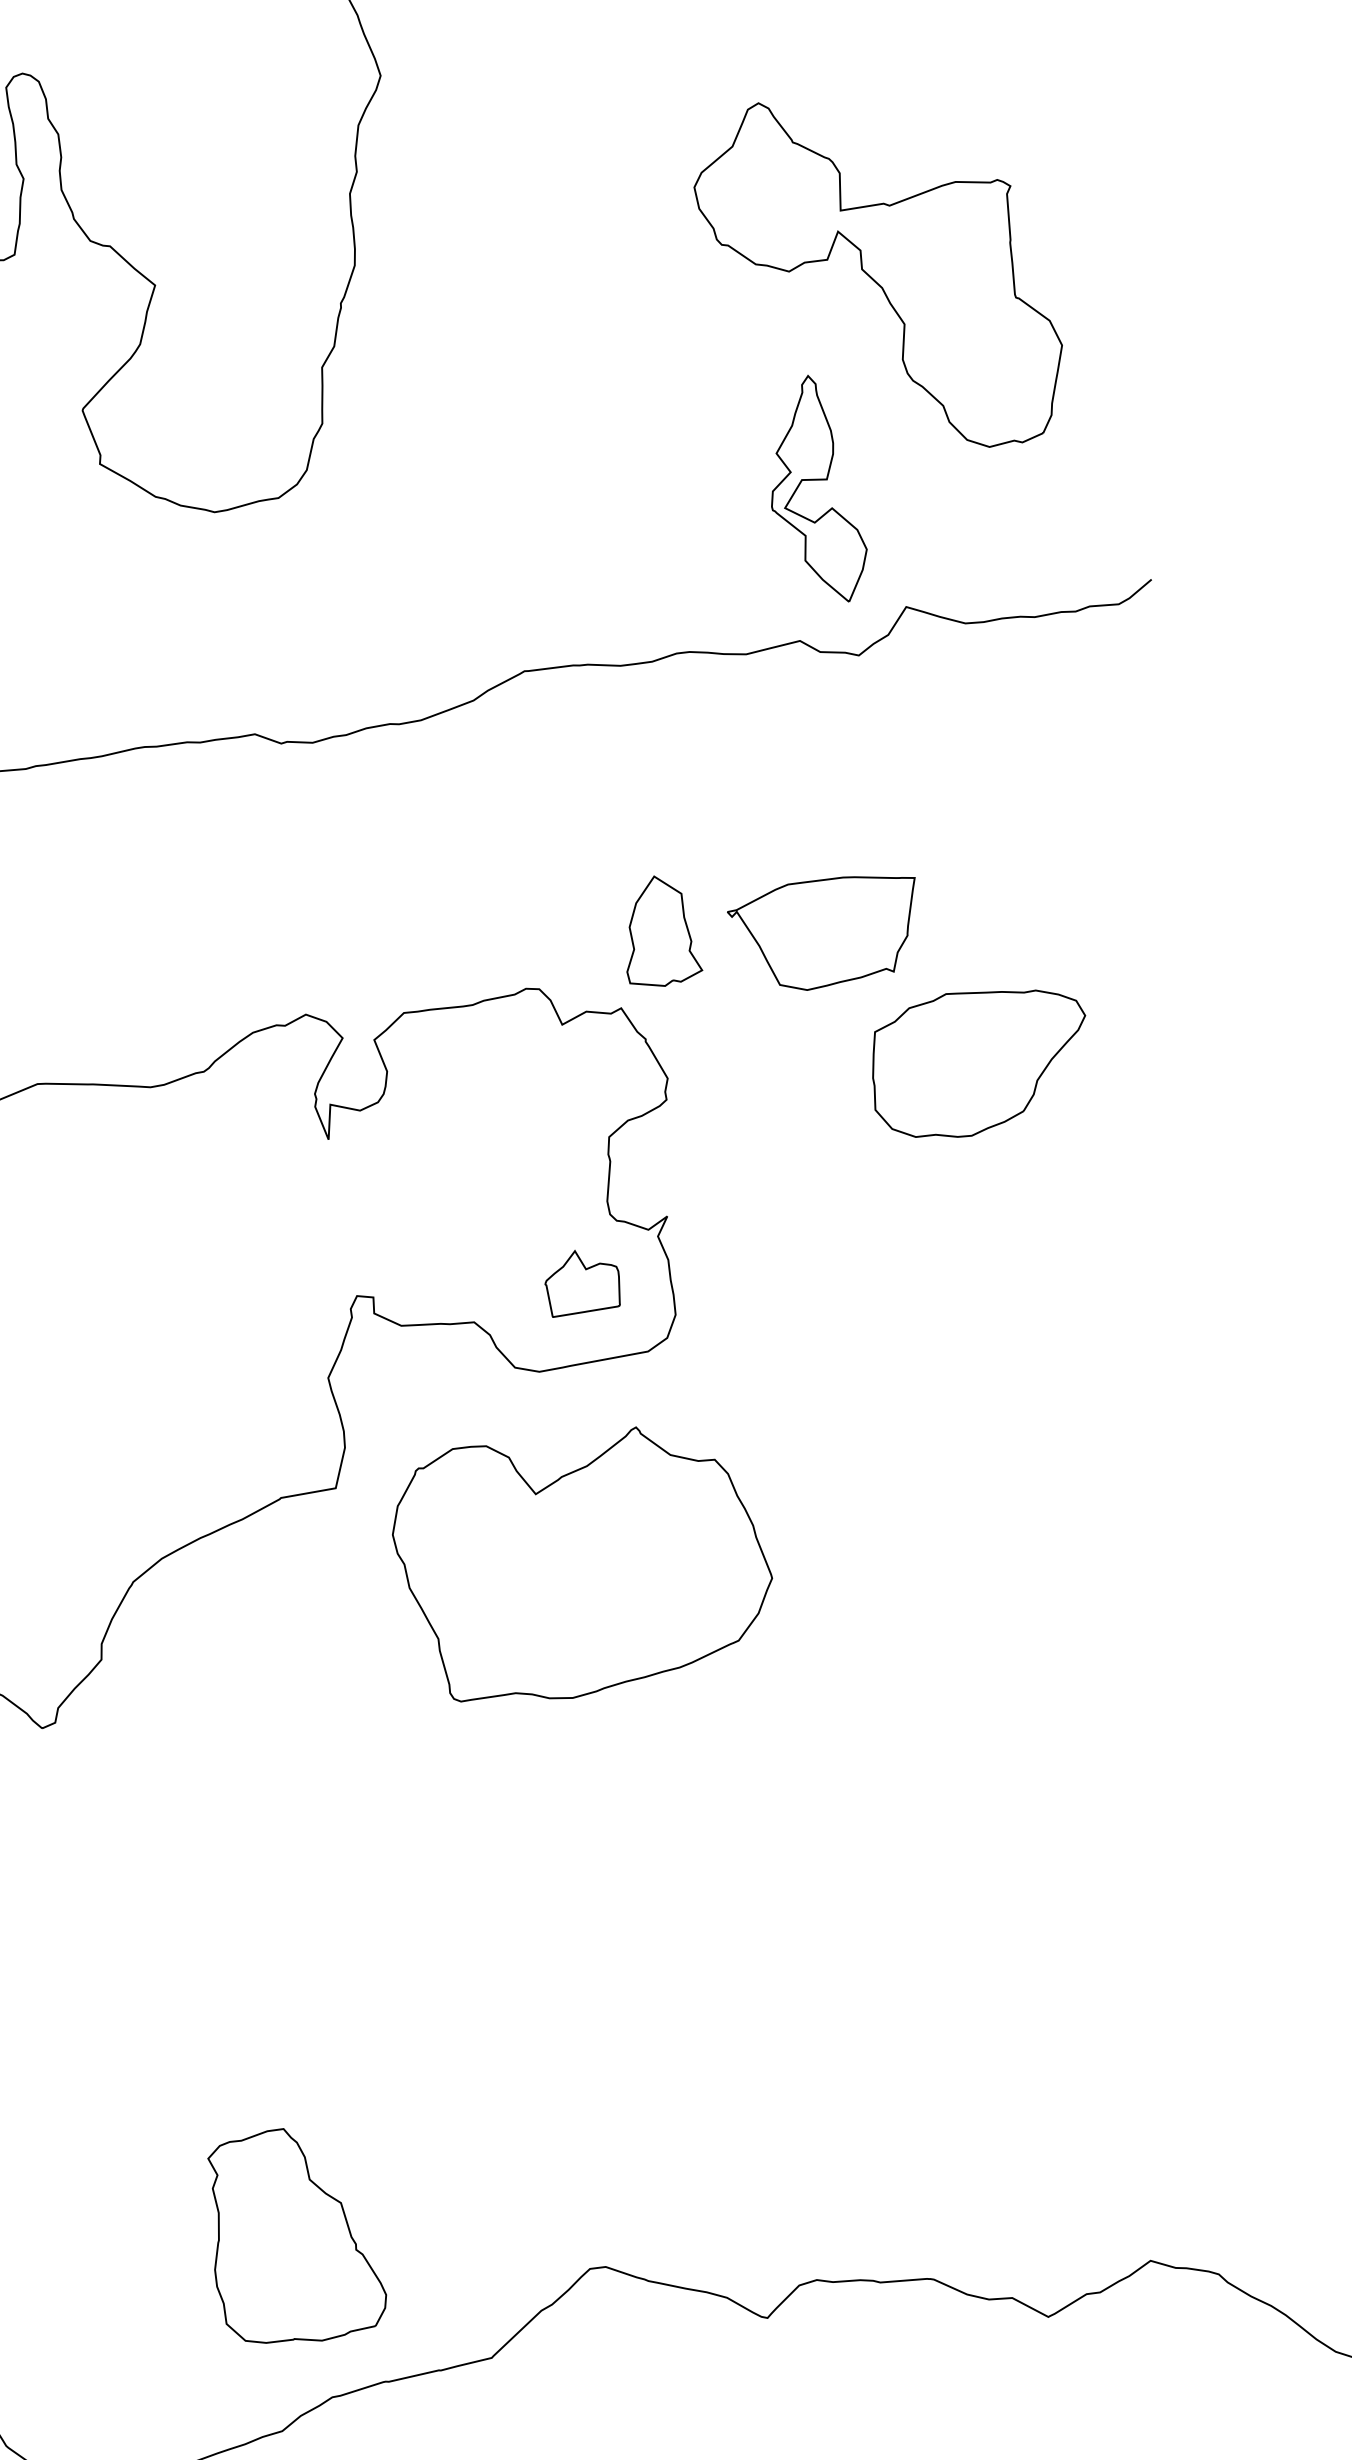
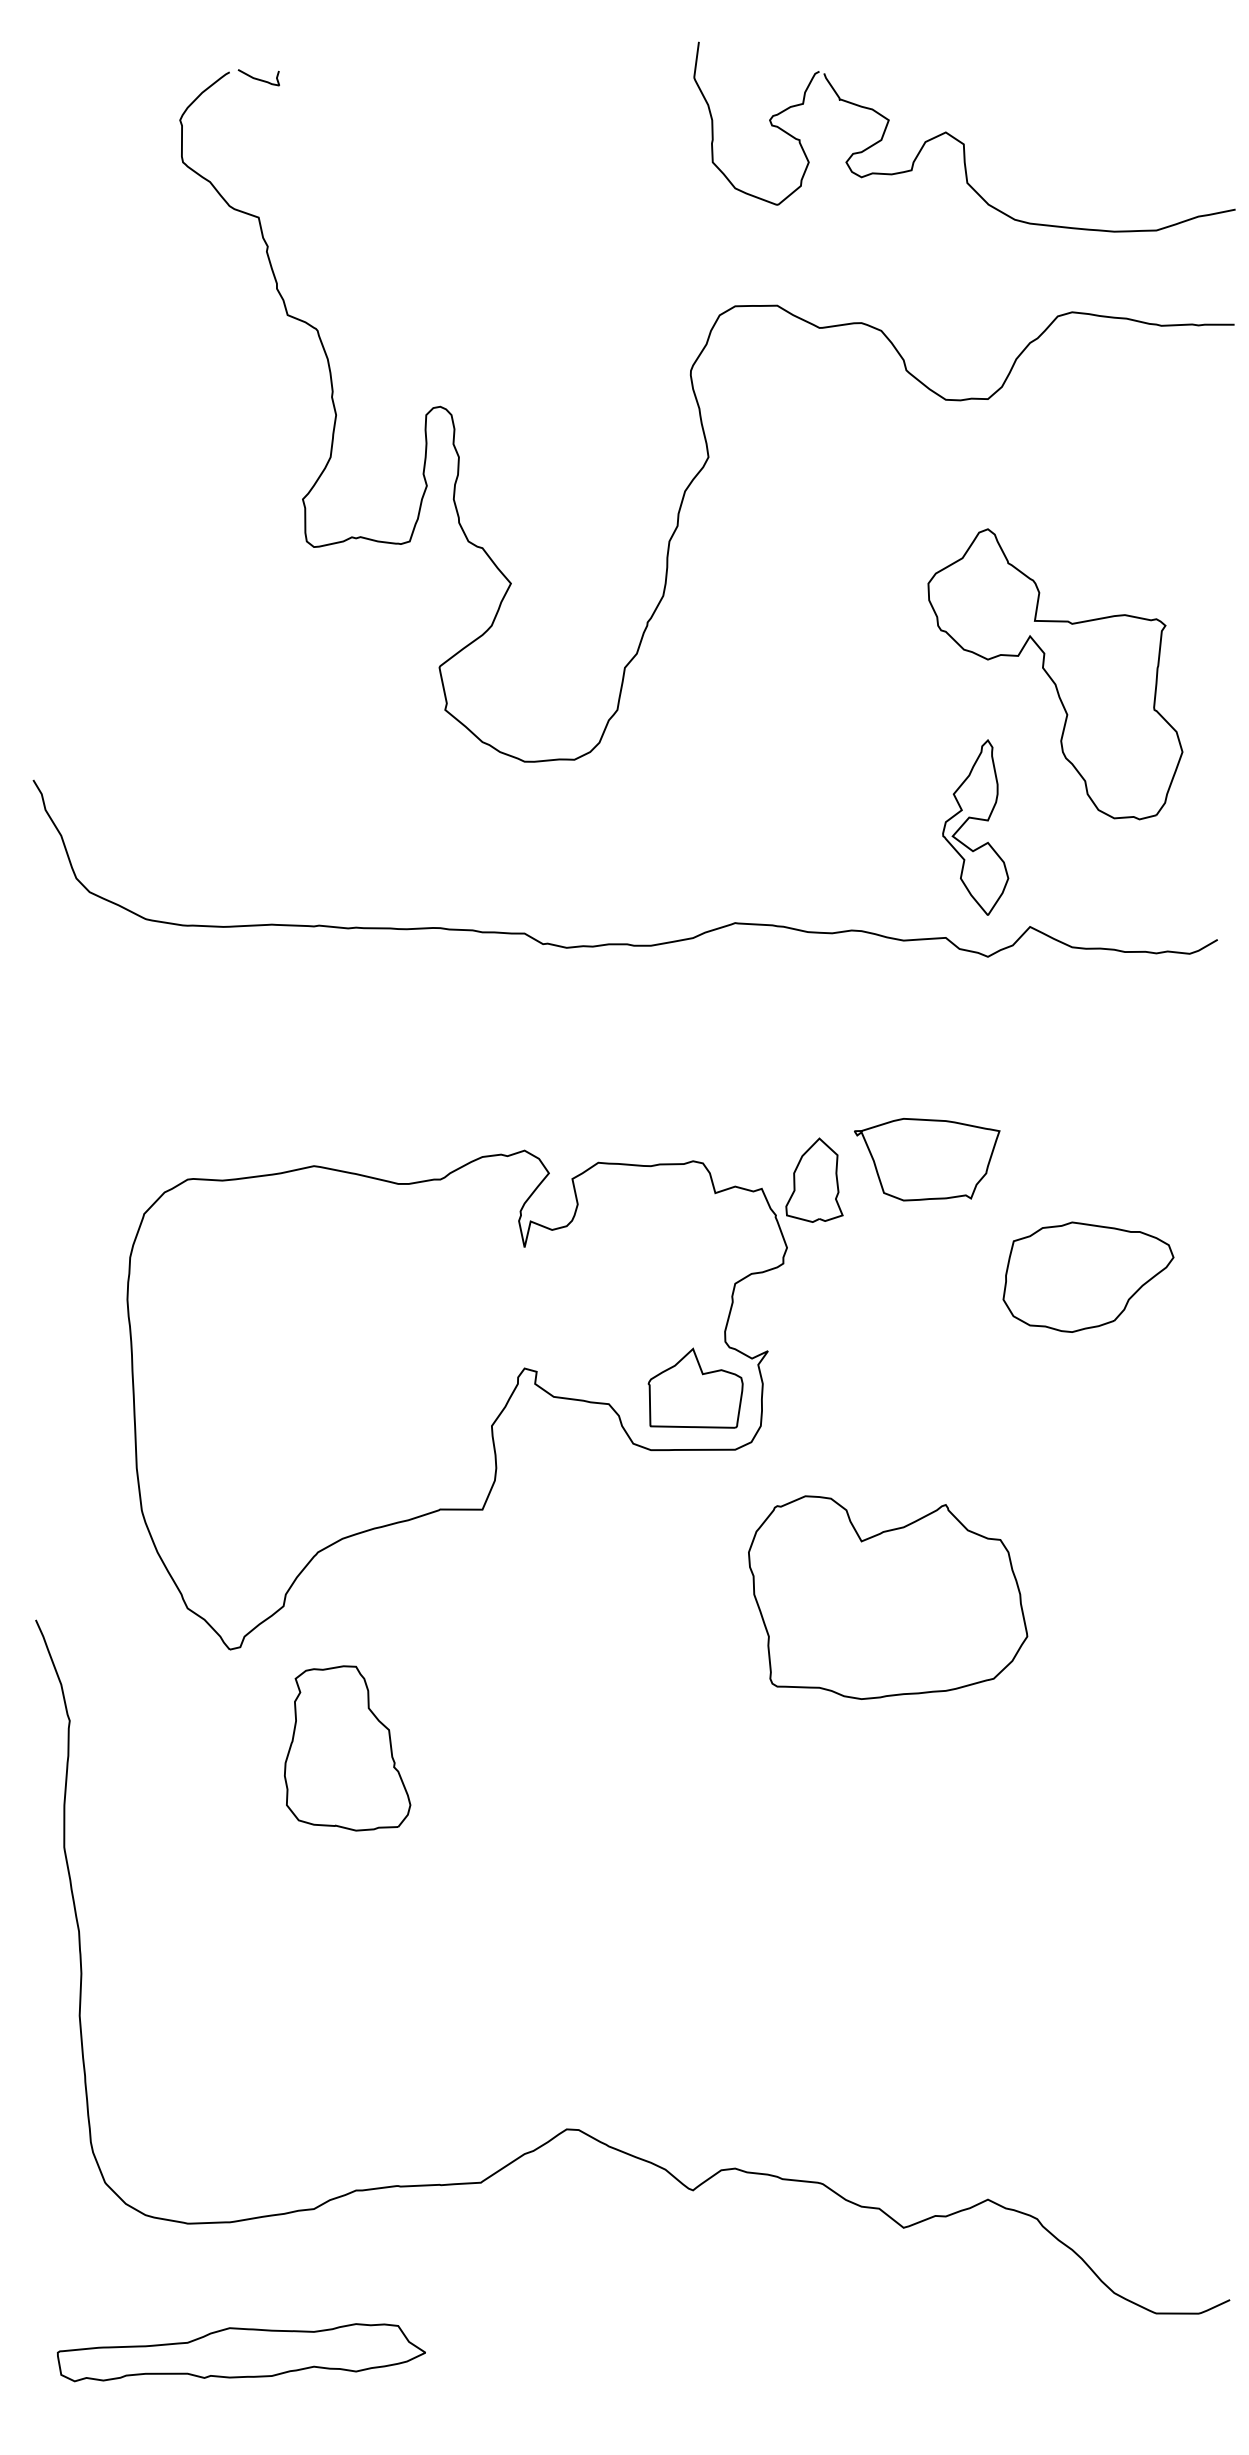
part: (657, 930) -> (814, 1179), moved
part: (979, 1060) -> (1088, 1276), moved
part: (582, 1280) -> (695, 1387), size x1.67
part: (583, 1560) -> (888, 1597), moved
part: (291, 2236) -> (347, 1748), moved

